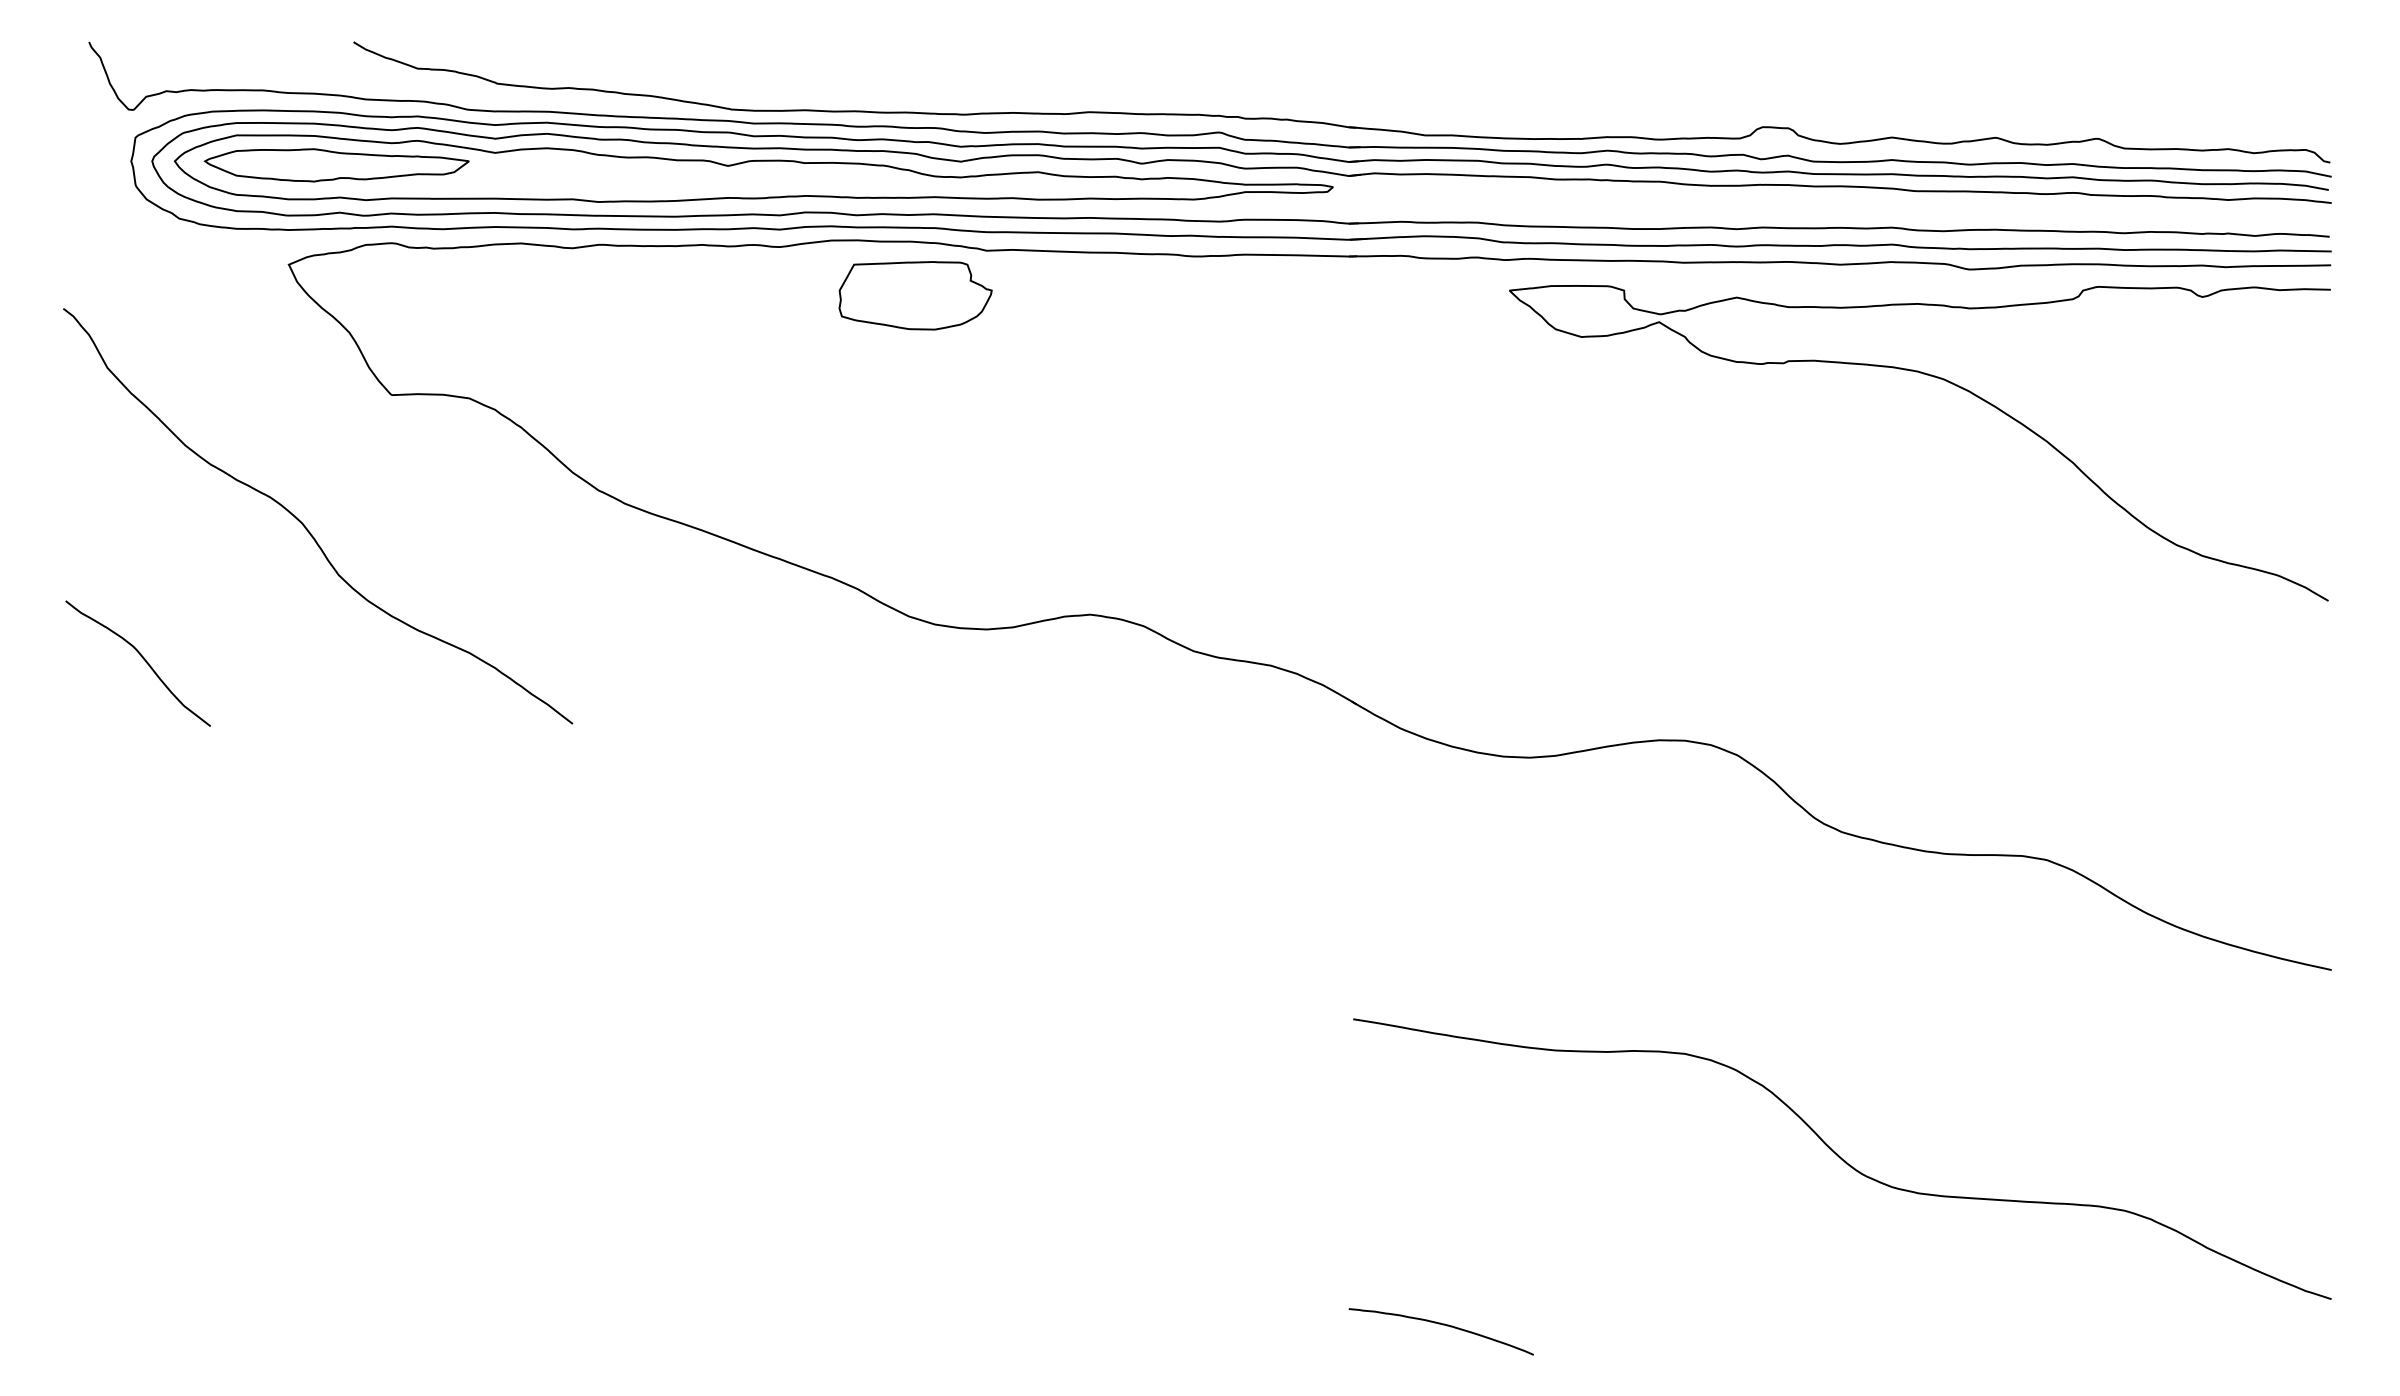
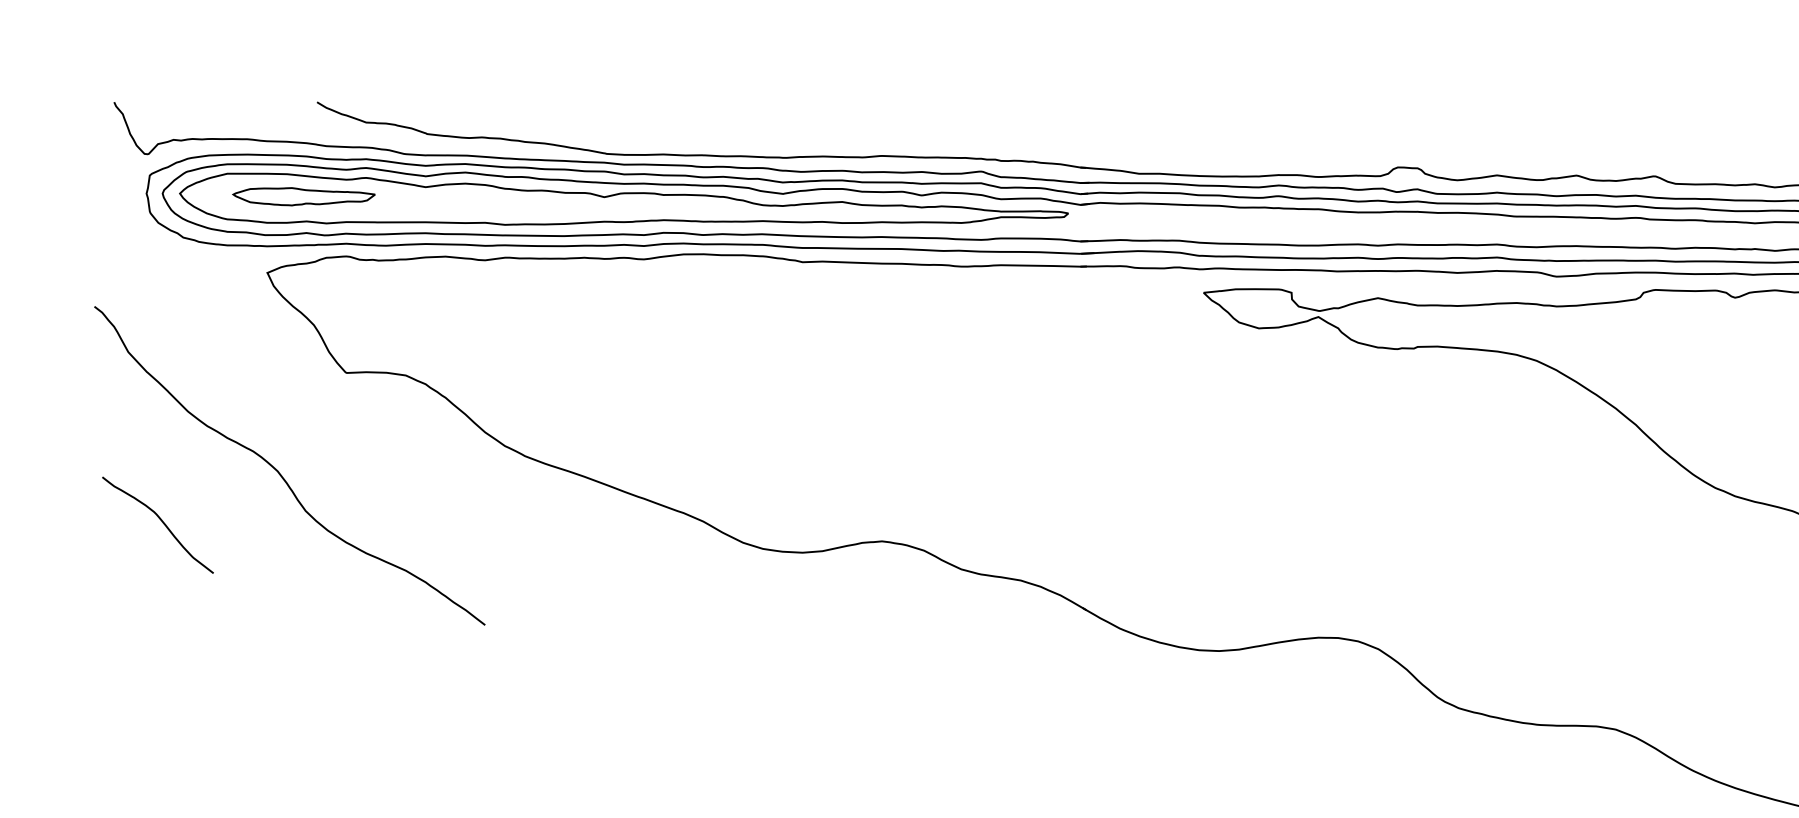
part: (336, 165) -> (303, 196), size x0.7
part: (915, 295) -> (748, 296), removed
curve: (142, 658) -> (161, 521), moved

